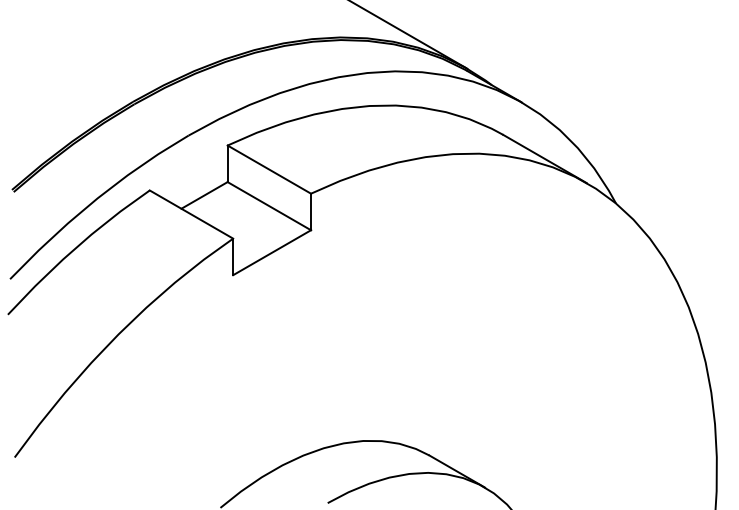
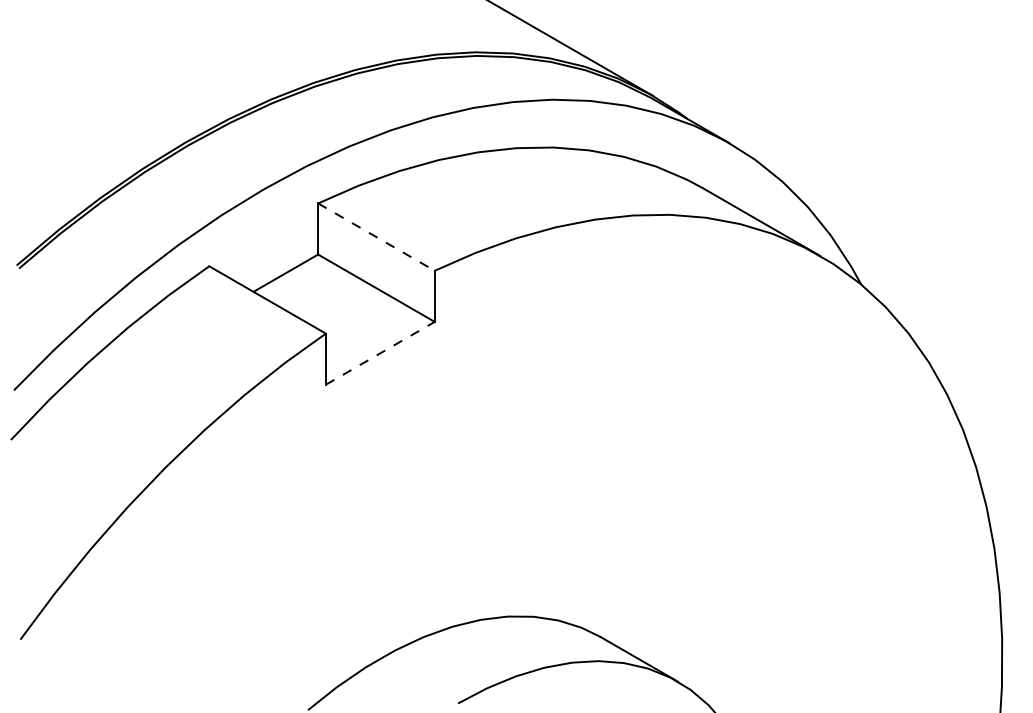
line: (269, 169) -> (376, 236), solid -> dashed
line: (272, 252) -> (380, 353), solid -> dashed

